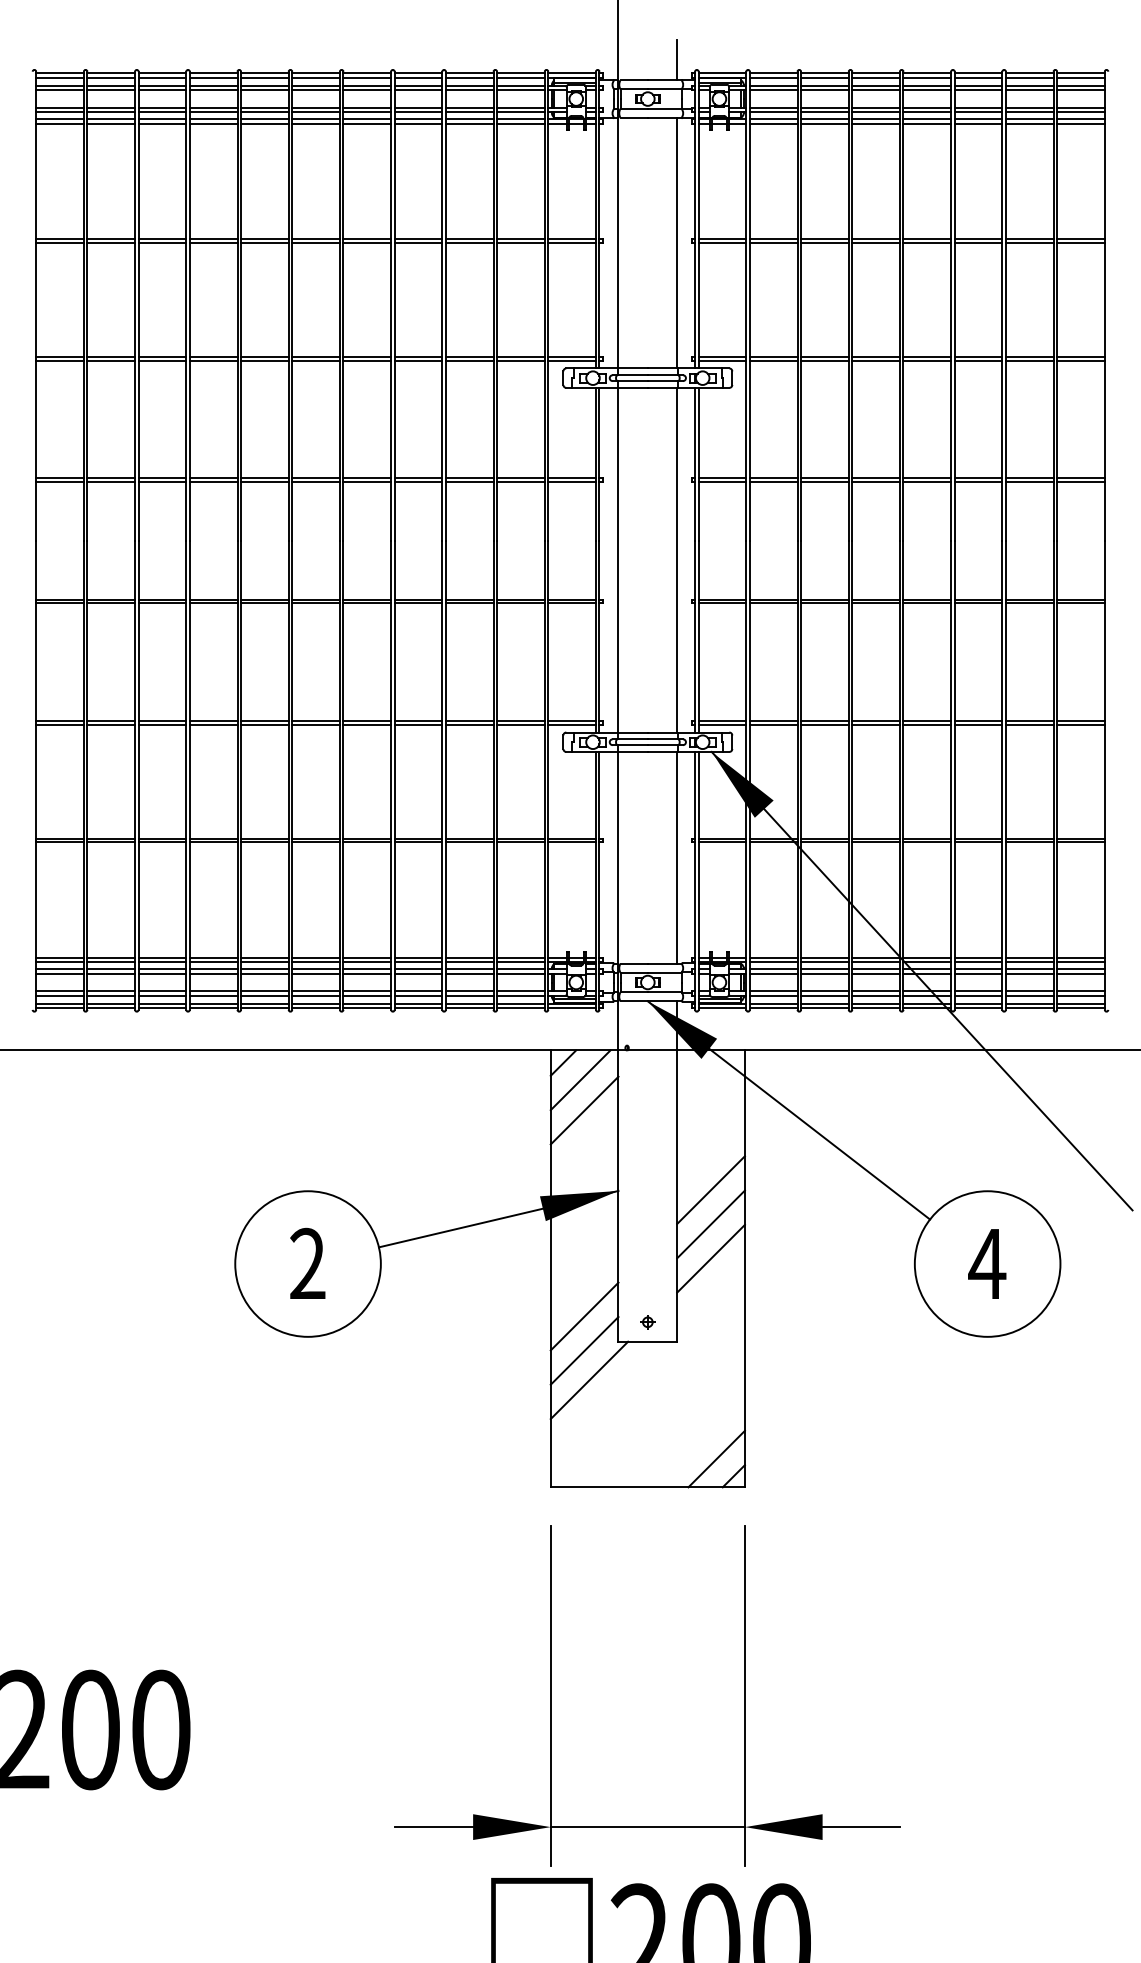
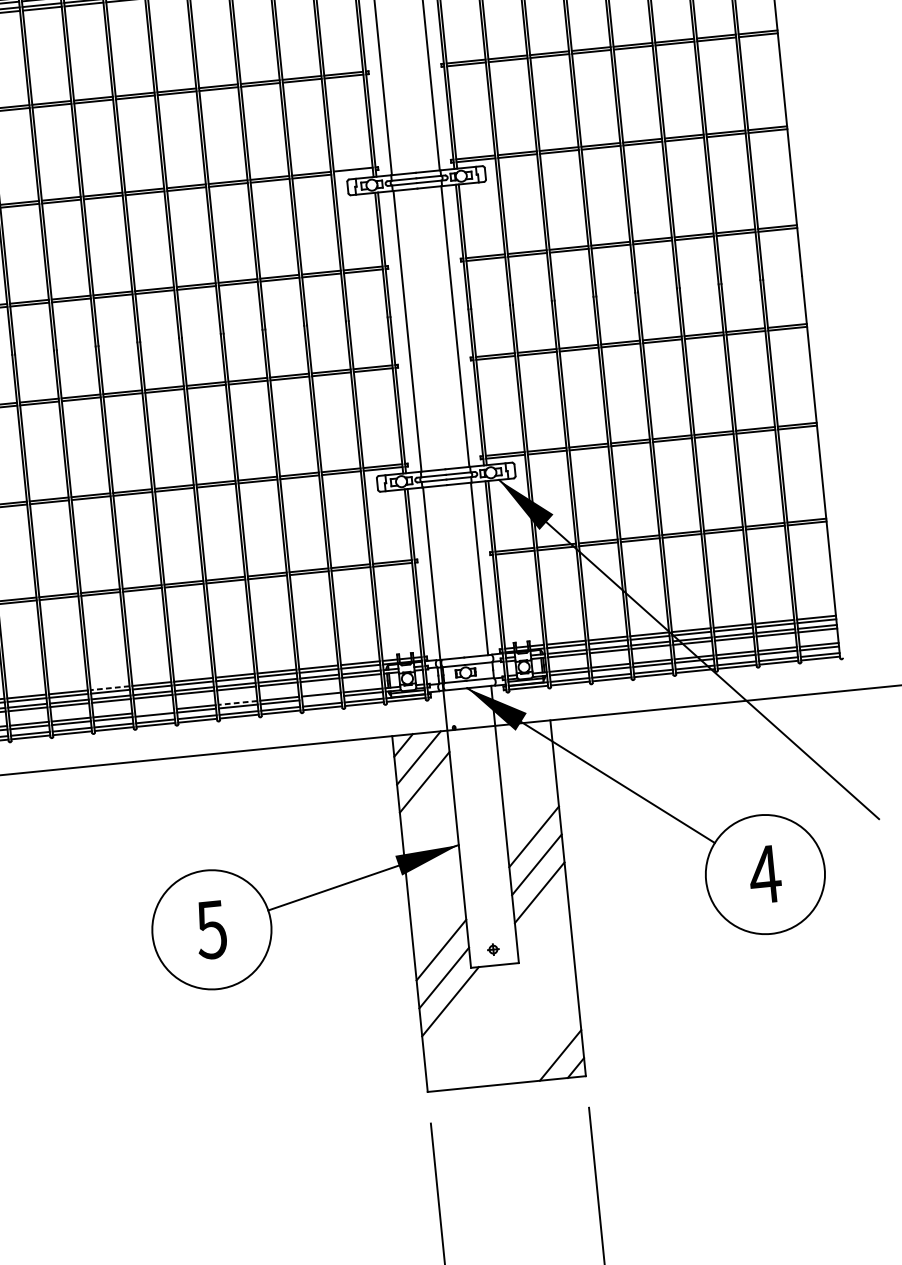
line: (571, 360) -> (353, 172), removed
line: (213, 957) -> (109, 687), solid -> dashed
line: (264, 991) -> (154, 711), removed
line: (367, 991) -> (238, 703), solid -> dashed
line: (469, 995) -> (321, 697), removed
text: (307, 1263) -> (211, 929), 2 -> 5

